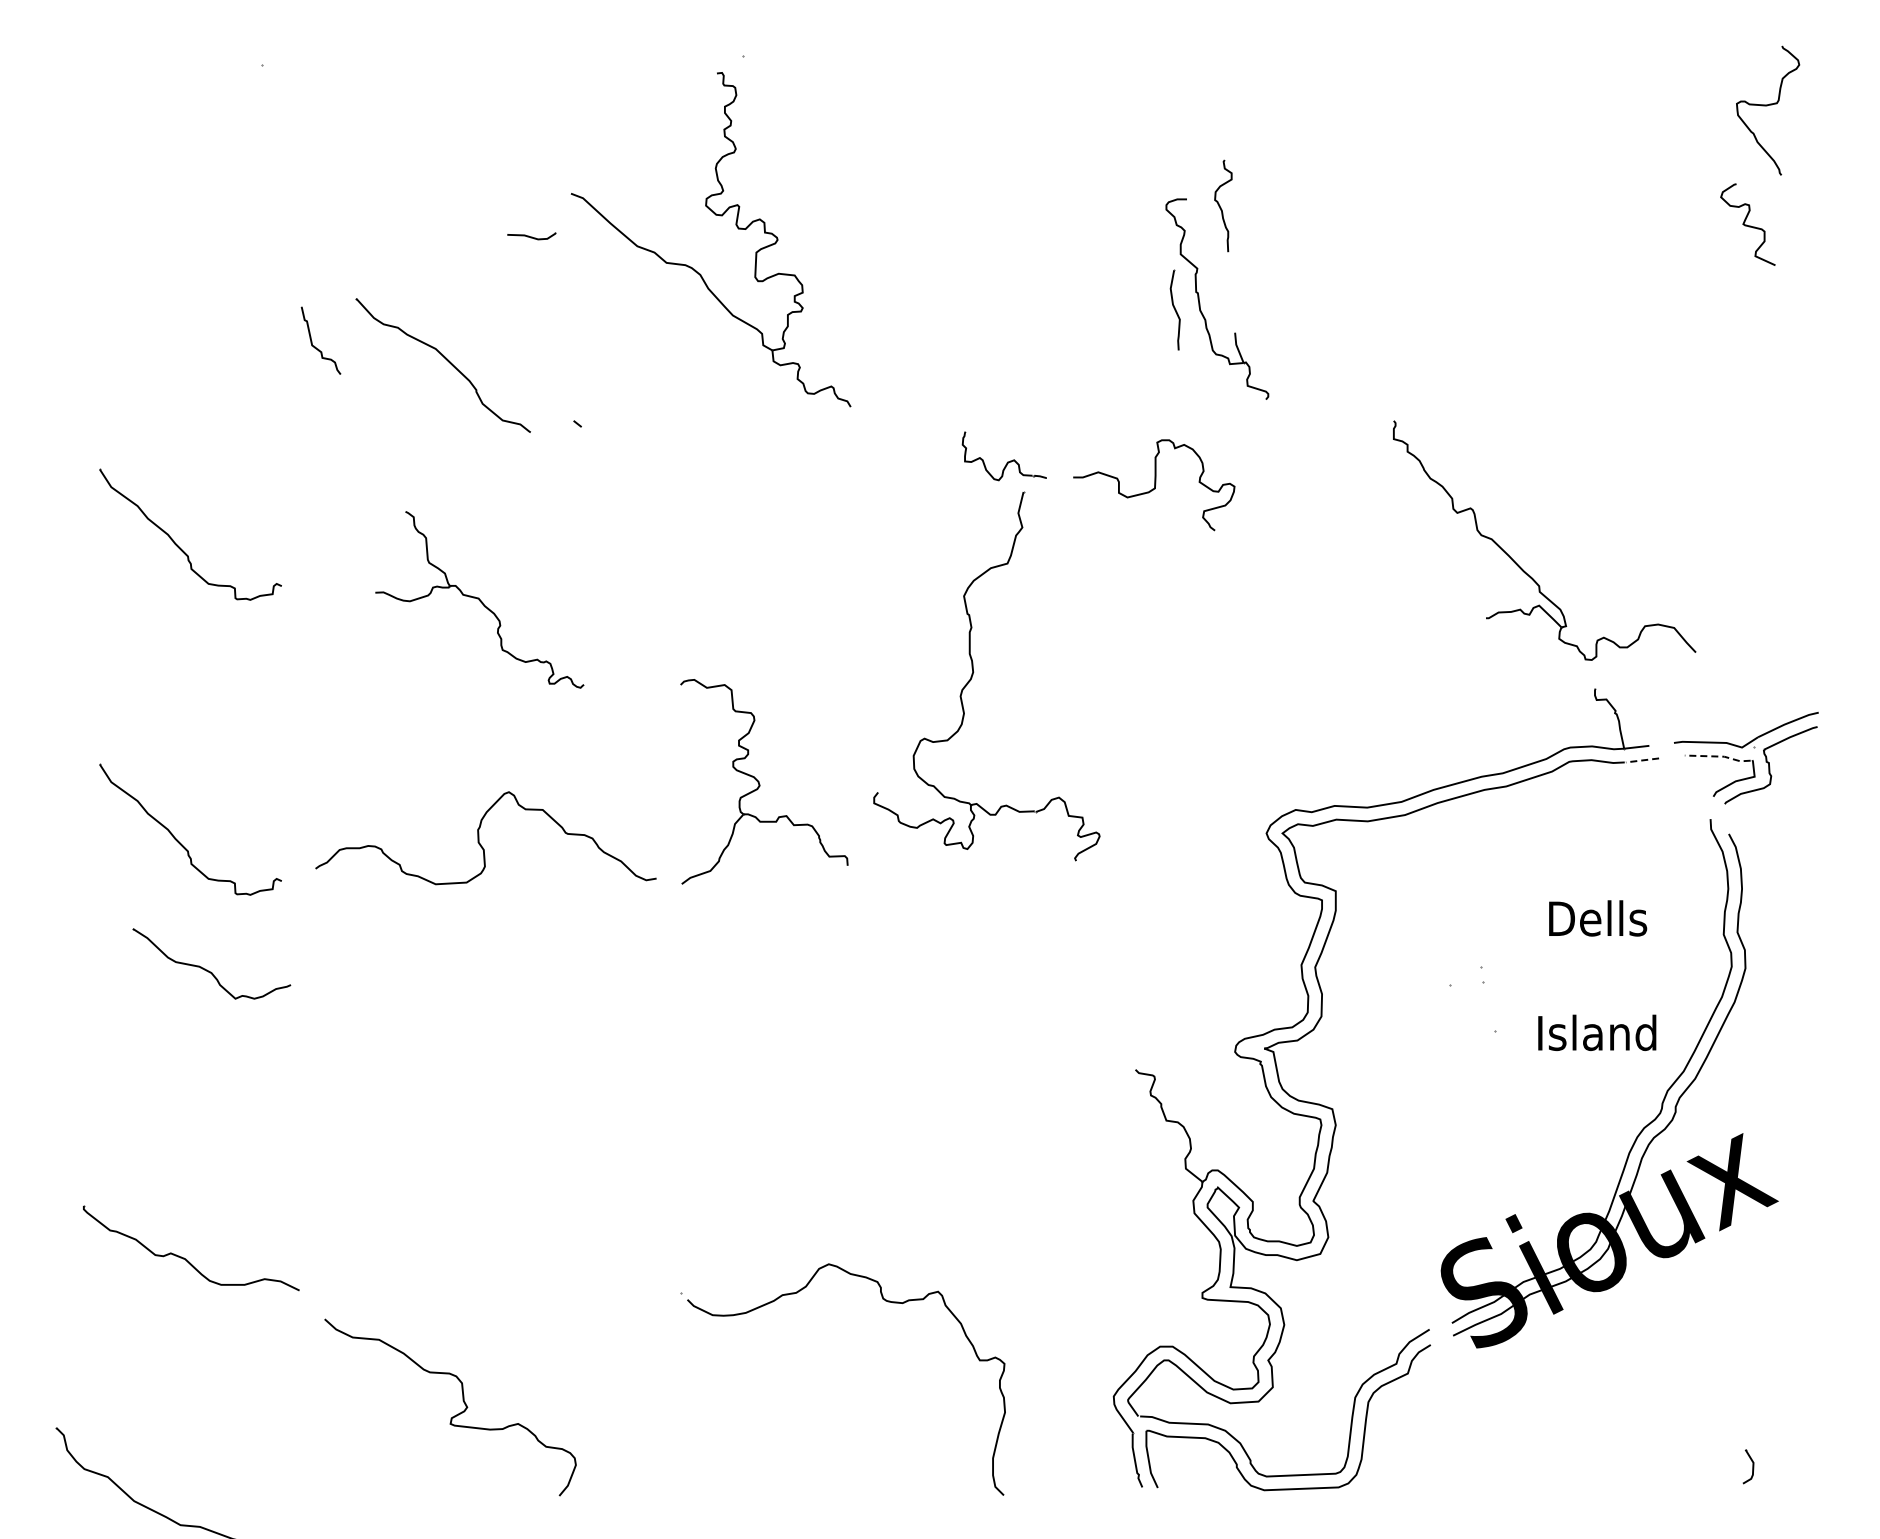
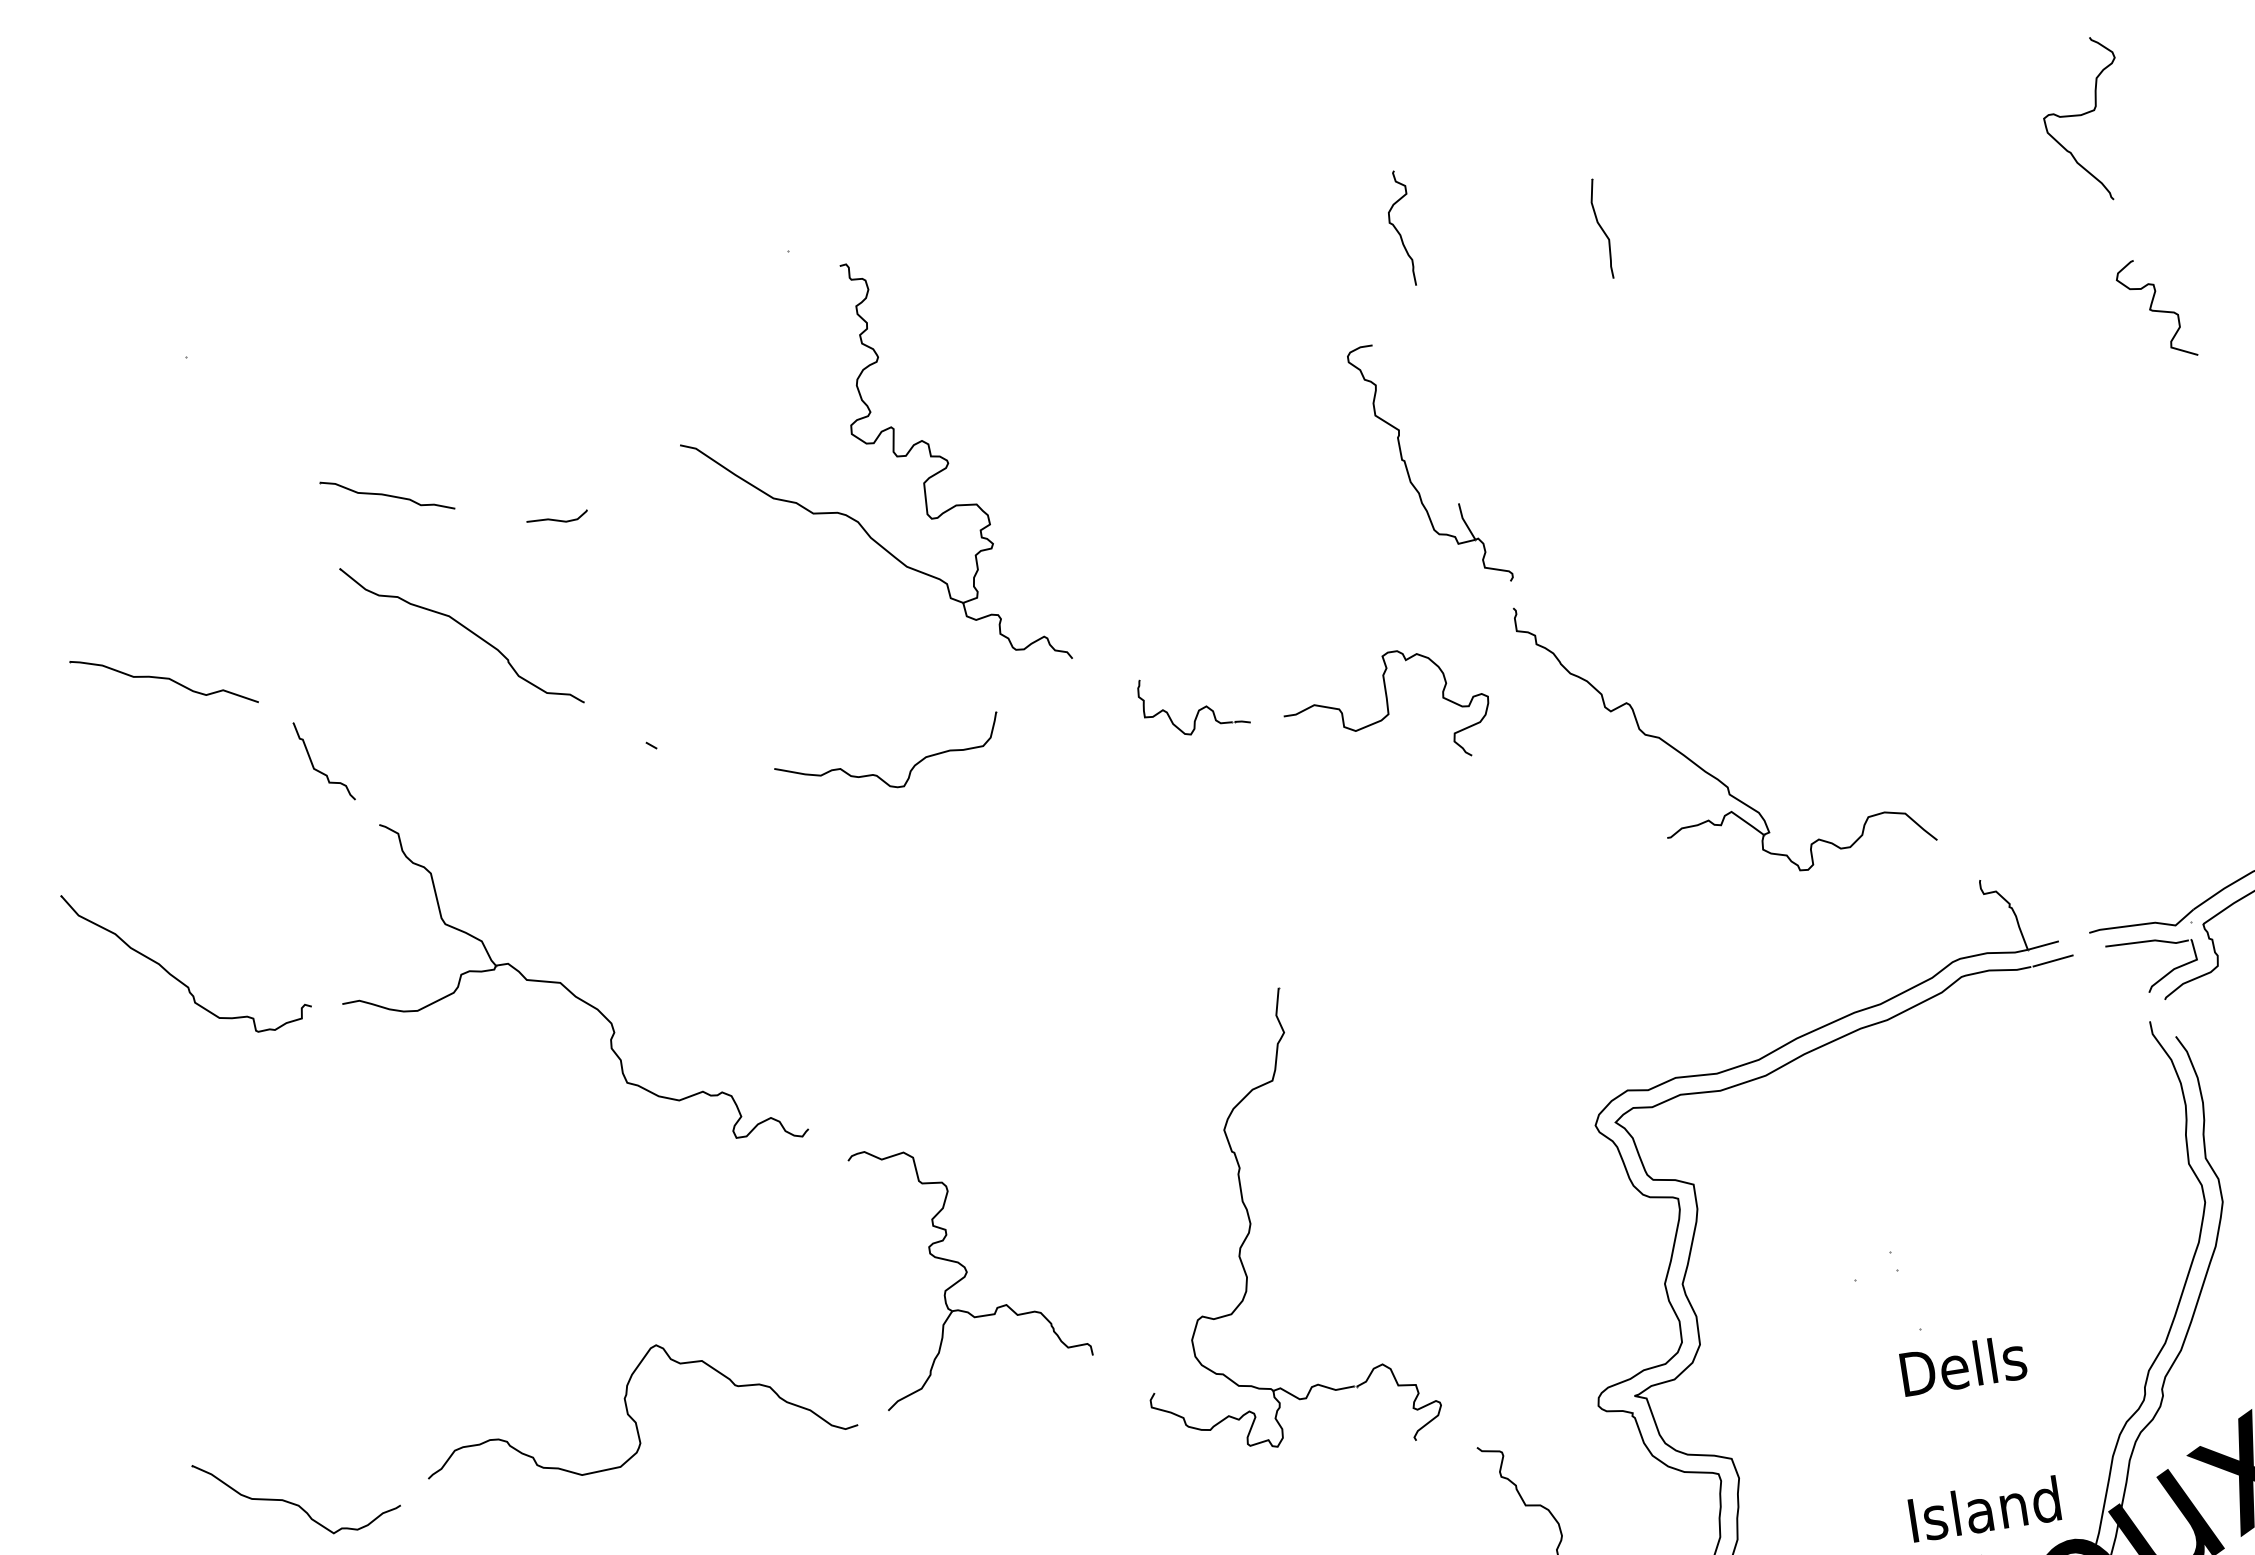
part: (401, 197) -> (386, 495), added
curve: (1221, 207) -> (1399, 230), moved
part: (715, 215) -> (865, 444), moved
curve: (1746, 224) -> (2153, 309), moved
part: (1174, 309) -> (1600, 228), moved
part: (205, 315) -> (163, 681), added
curve: (314, 345) -> (316, 768), moved
part: (446, 360) -> (464, 628), moved
part: (749, 473) -> (876, 774), added
part: (1519, 565) -> (1699, 765), moved
part: (479, 599) -> (562, 984), size x1.67
part: (973, 675) -> (1251, 1227), moved
line: (1719, 756) -> (2148, 941), dashed -> solid
line: (1642, 760) -> (2053, 961), dashed -> solid
part: (764, 781) -> (972, 1265), moved
curve: (479, 838) -> (628, 1409), moved
part: (178, 840) -> (231, 1345), removed
text: (1597, 975) -> (1973, 1437), moved

